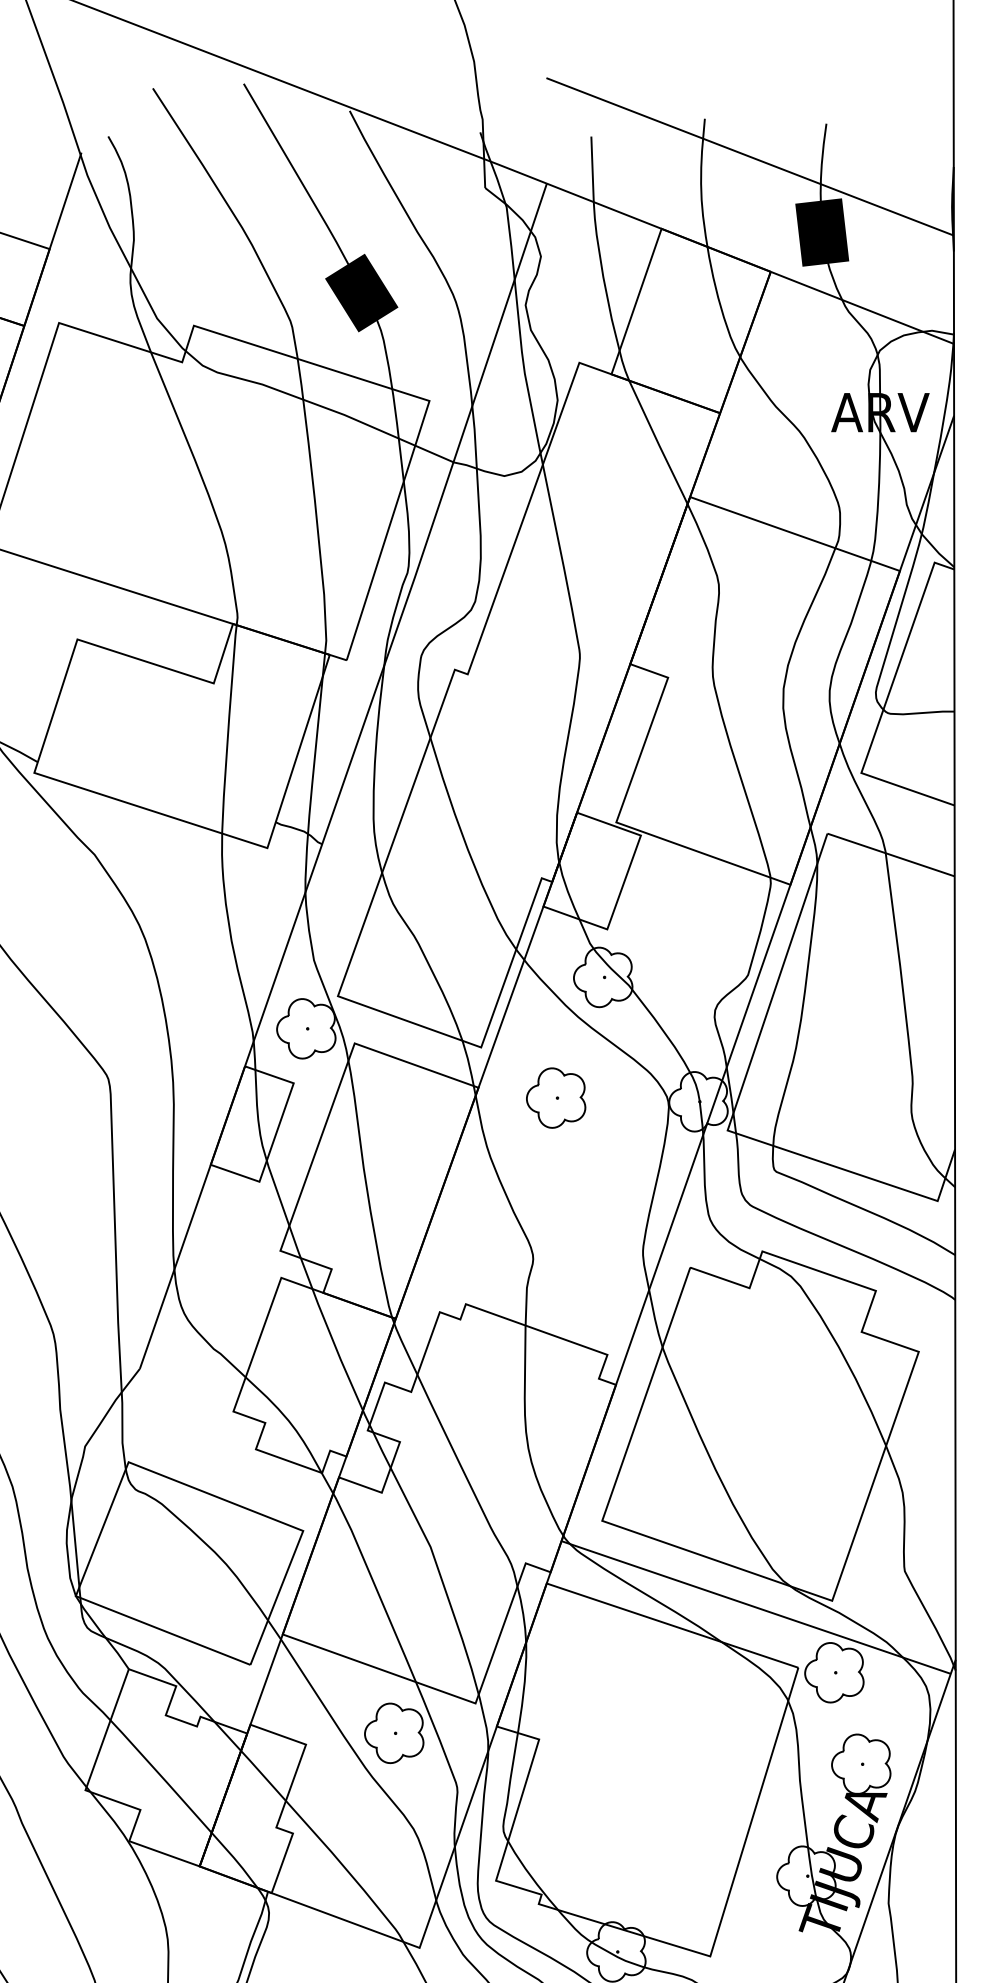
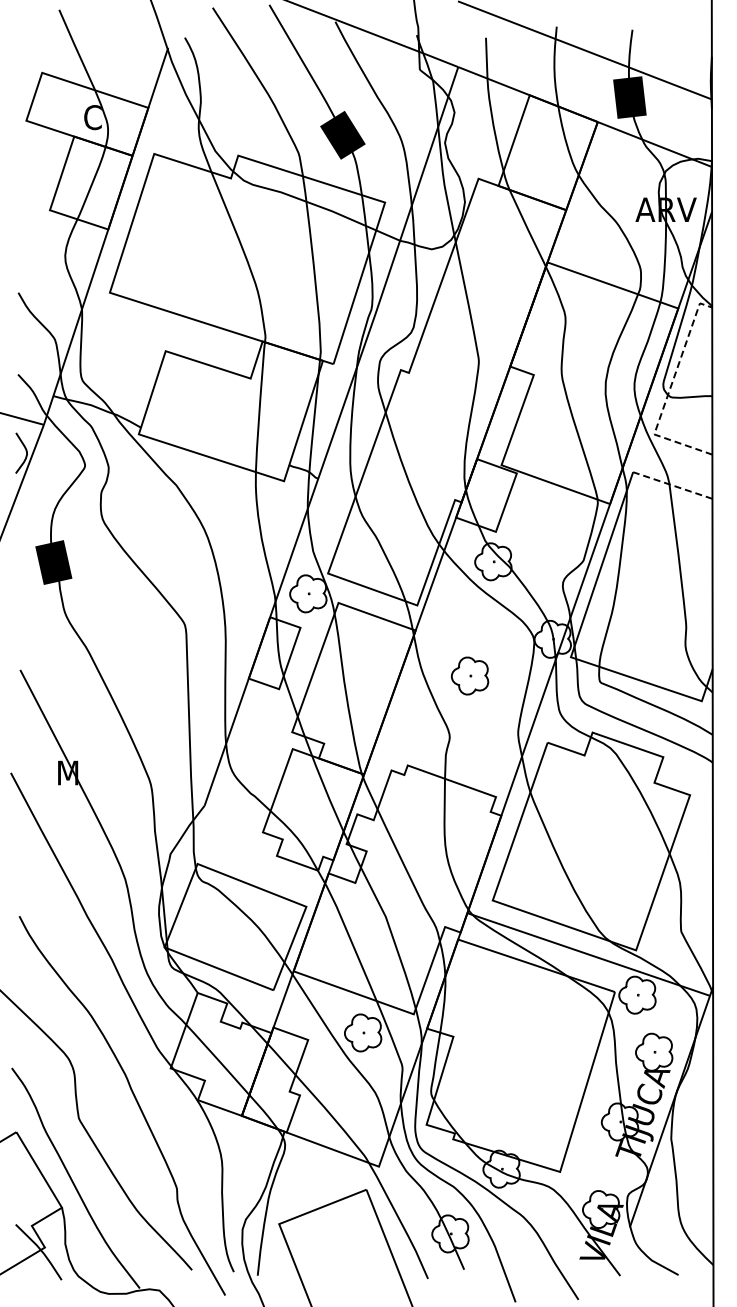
line: (885, 704) -> (669, 391), solid -> dashed
line: (890, 854) -> (672, 485), solid -> dashed
part: (555, 1097) -> (469, 675), moved

